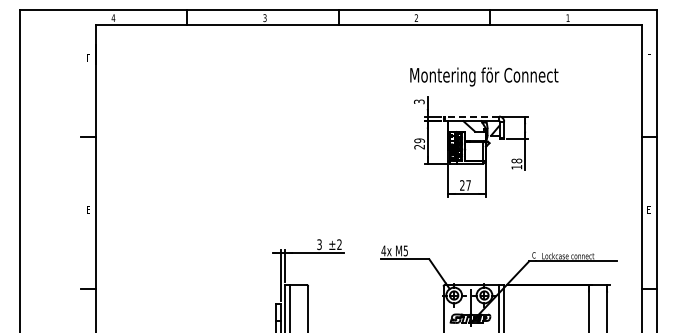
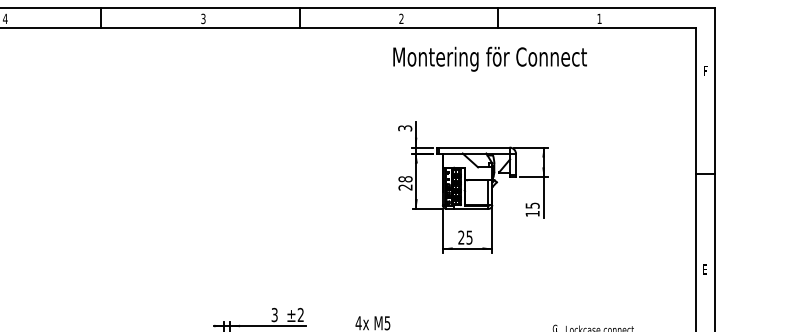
text: (484, 76) -> (490, 58), moved
line: (471, 116) -> (473, 147), dashed -> solid
text: (419, 140) -> (405, 178), 29 -> 28
text: (516, 160) -> (532, 205), 18 -> 15
text: (468, 185) -> (469, 237), 27 -> 25

